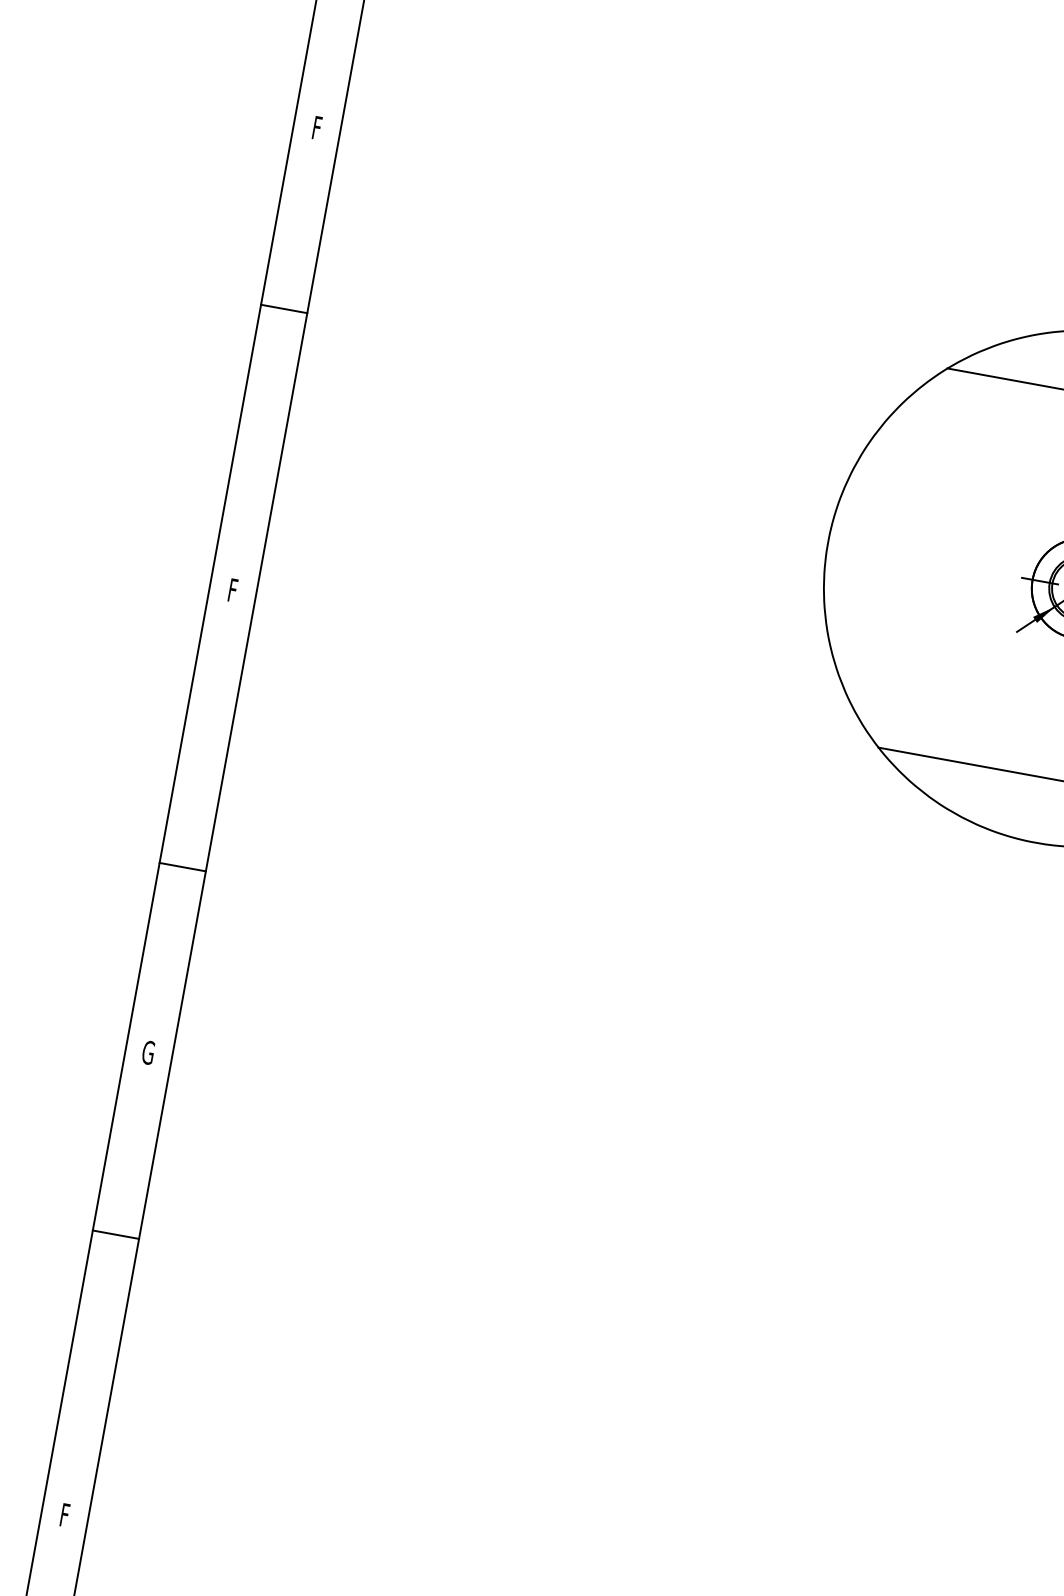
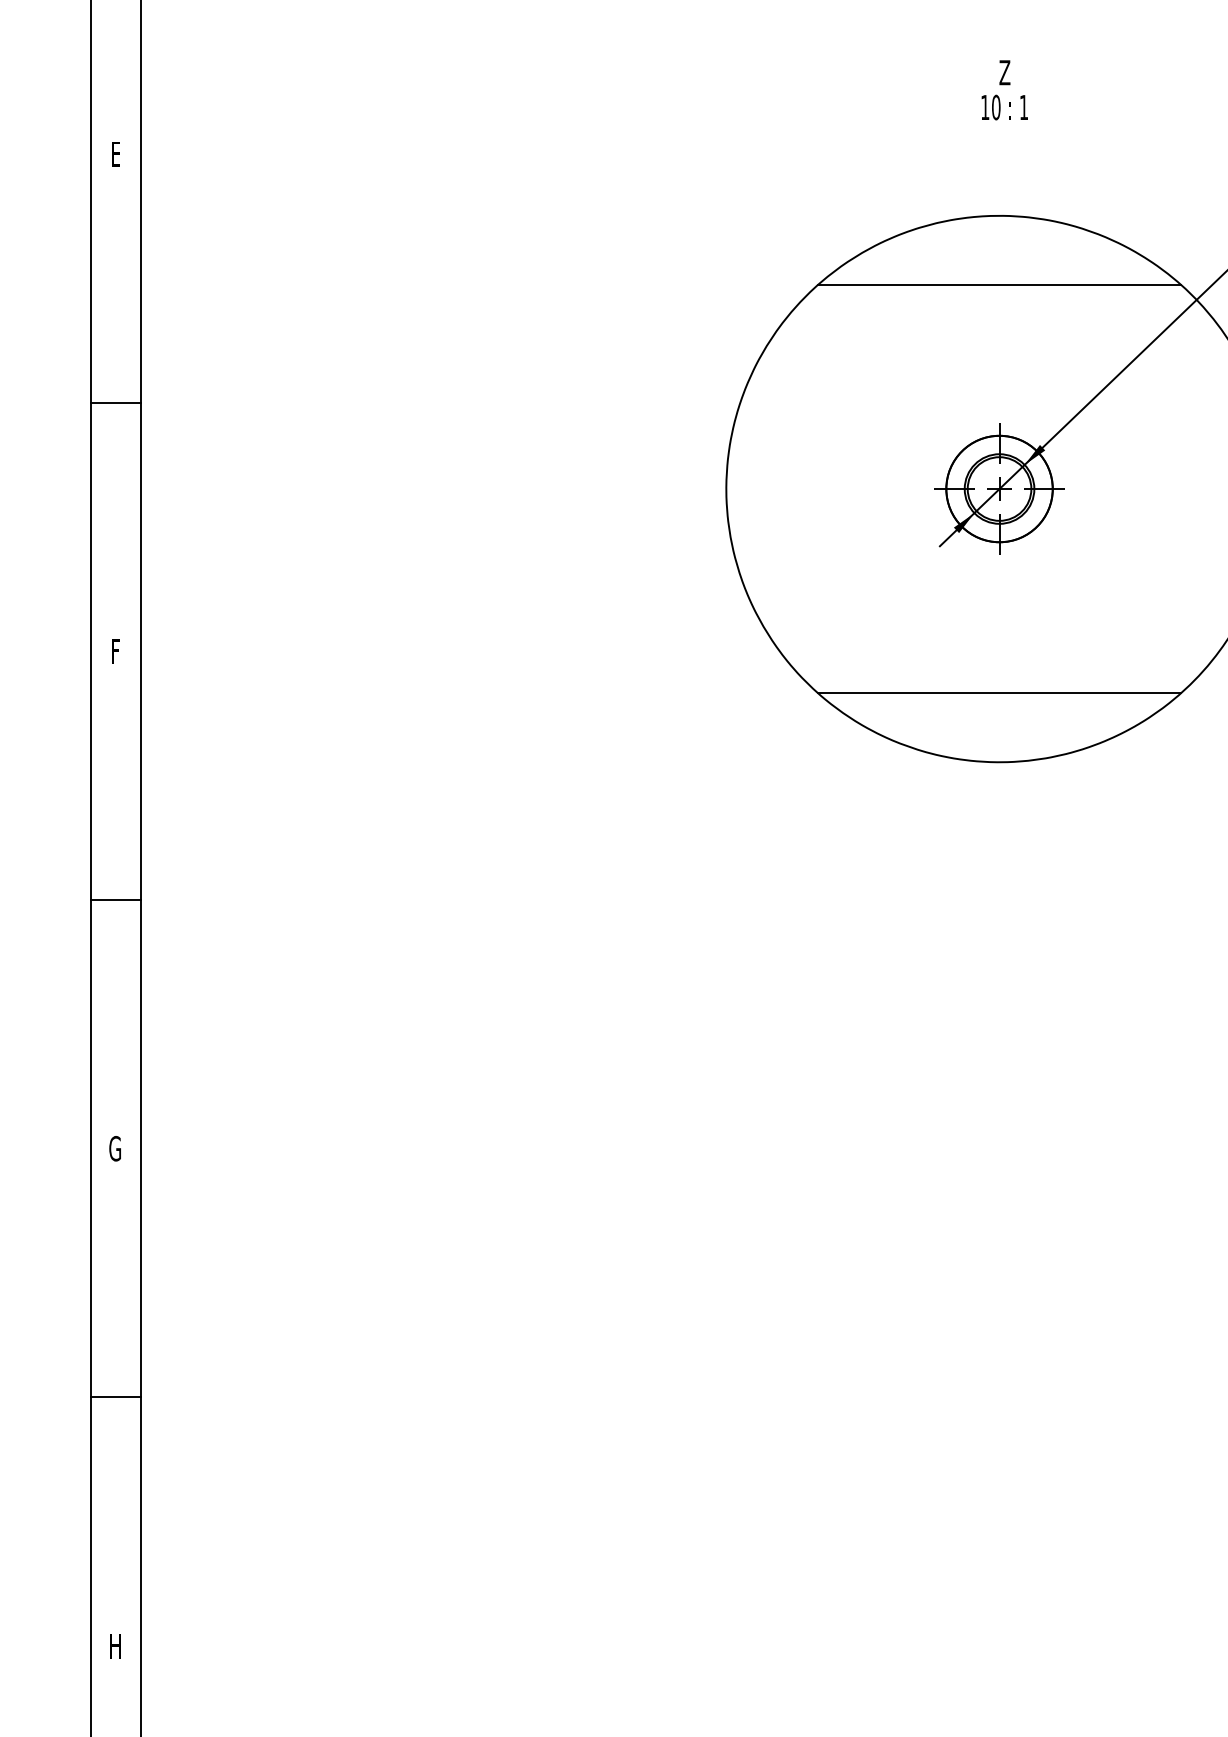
text: (316, 133) -> (116, 159), F -> E
line: (283, 308) -> (115, 402), moved
line: (182, 867) -> (115, 900), moved
line: (115, 1234) -> (115, 1397), moved
text: (64, 1515) -> (115, 1646), F -> H

